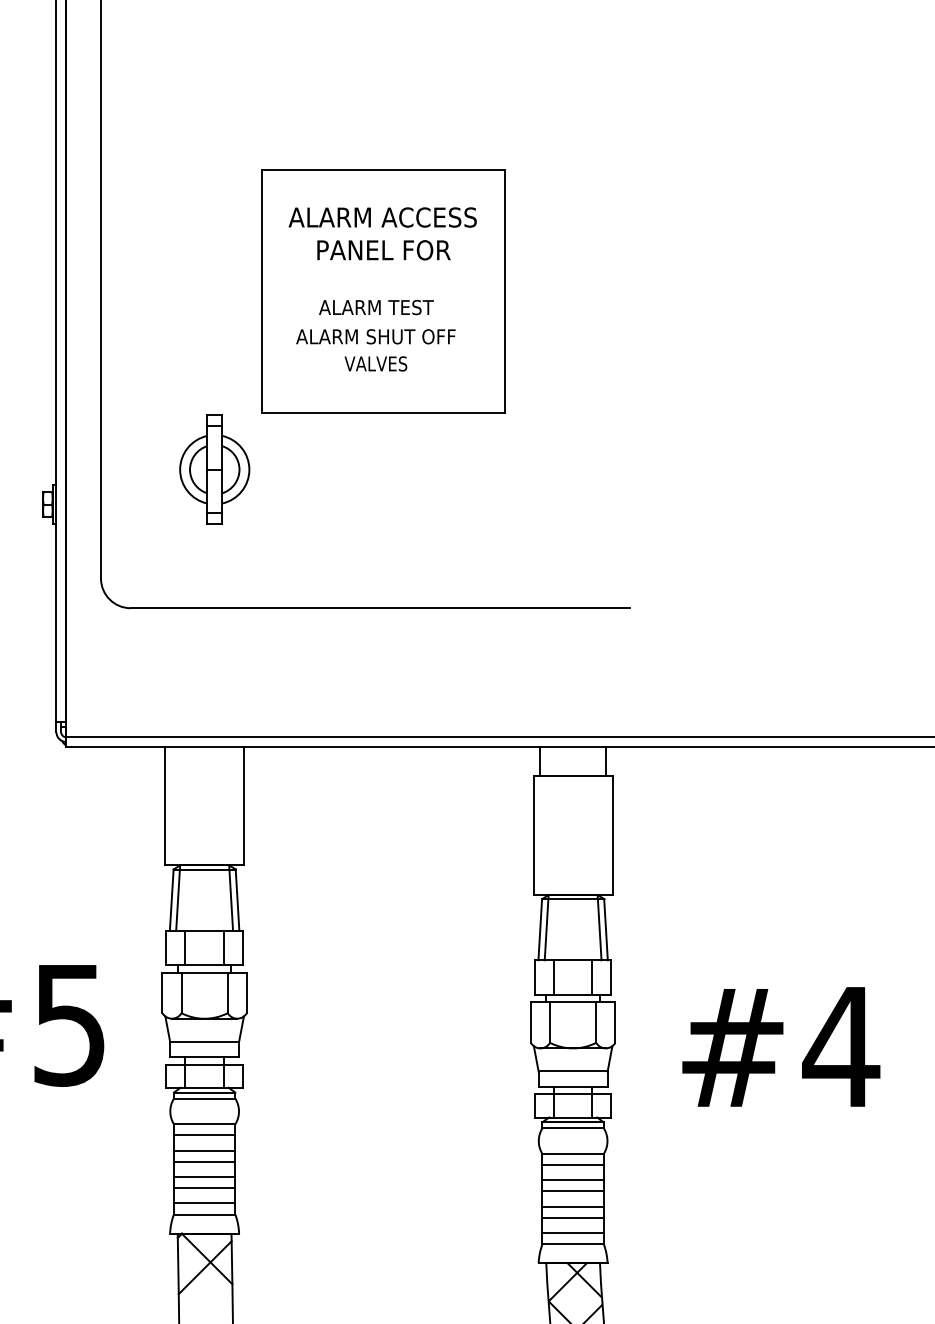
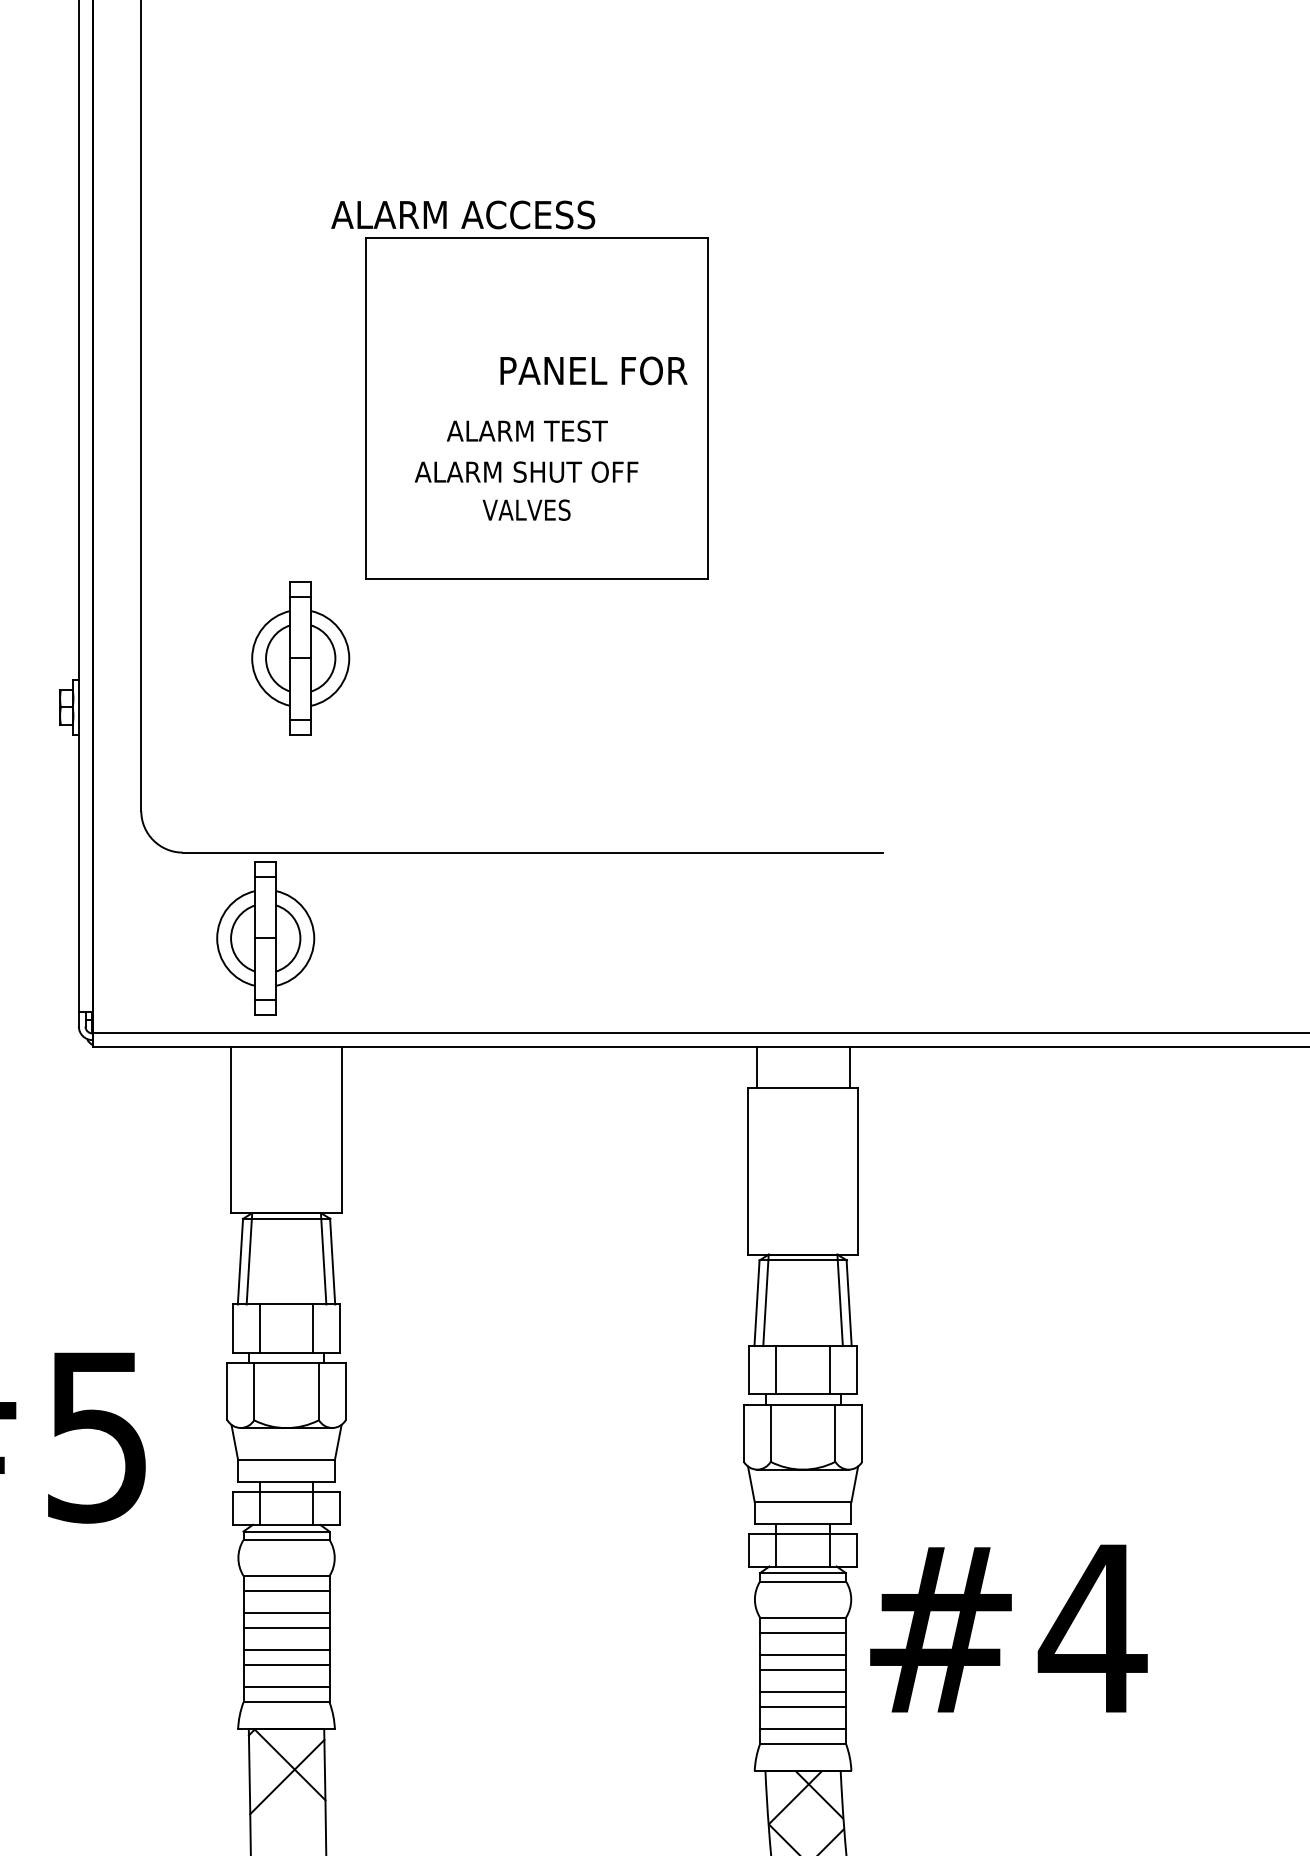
text: (382, 217) -> (463, 214), moved
text: (383, 250) -> (593, 370), moved
part: (189, 669) -> (265, 938), added
text: (781, 1046) -> (1008, 1628), moved

